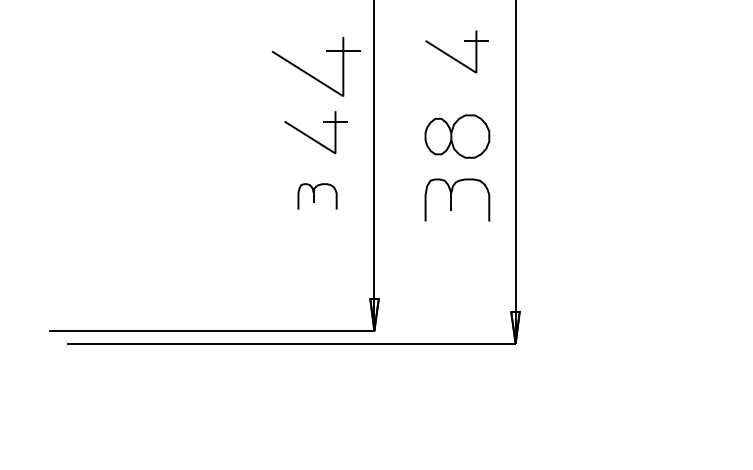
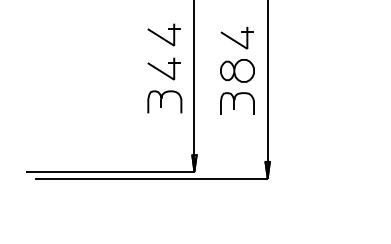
part: (455, 51) -> (236, 37), moved
part: (314, 66) -> (163, 34), size x0.71
part: (316, 195) -> (164, 101), size x1.67

